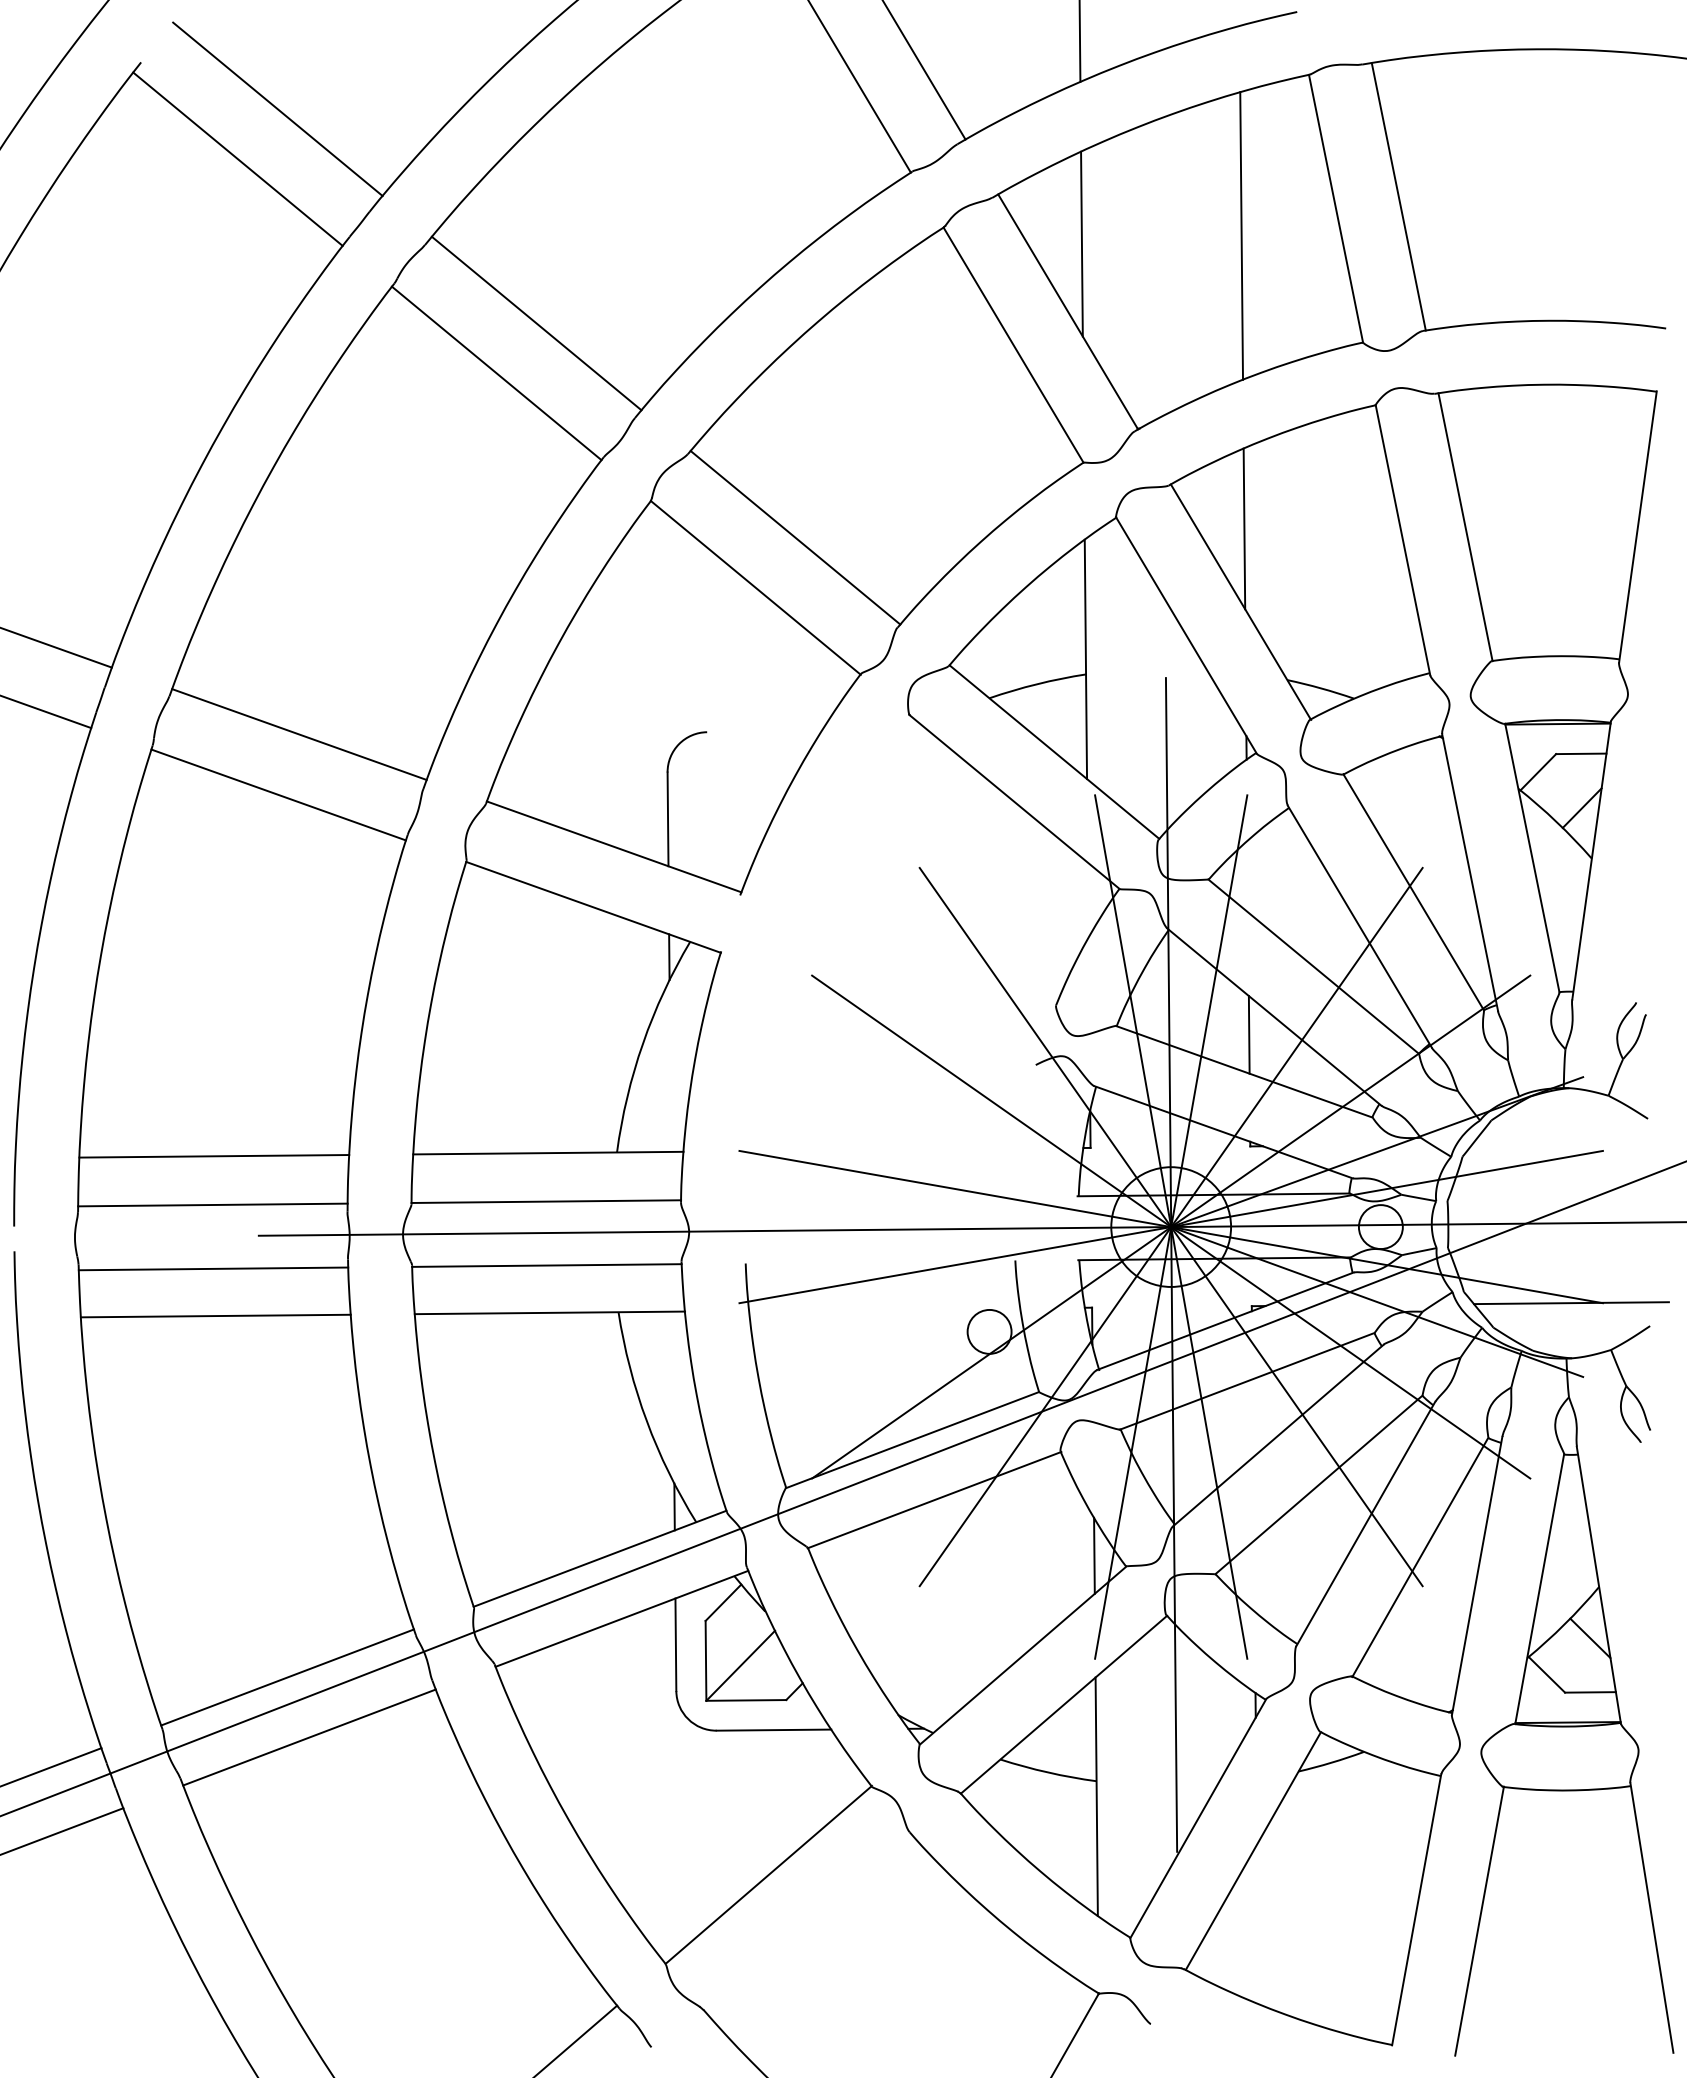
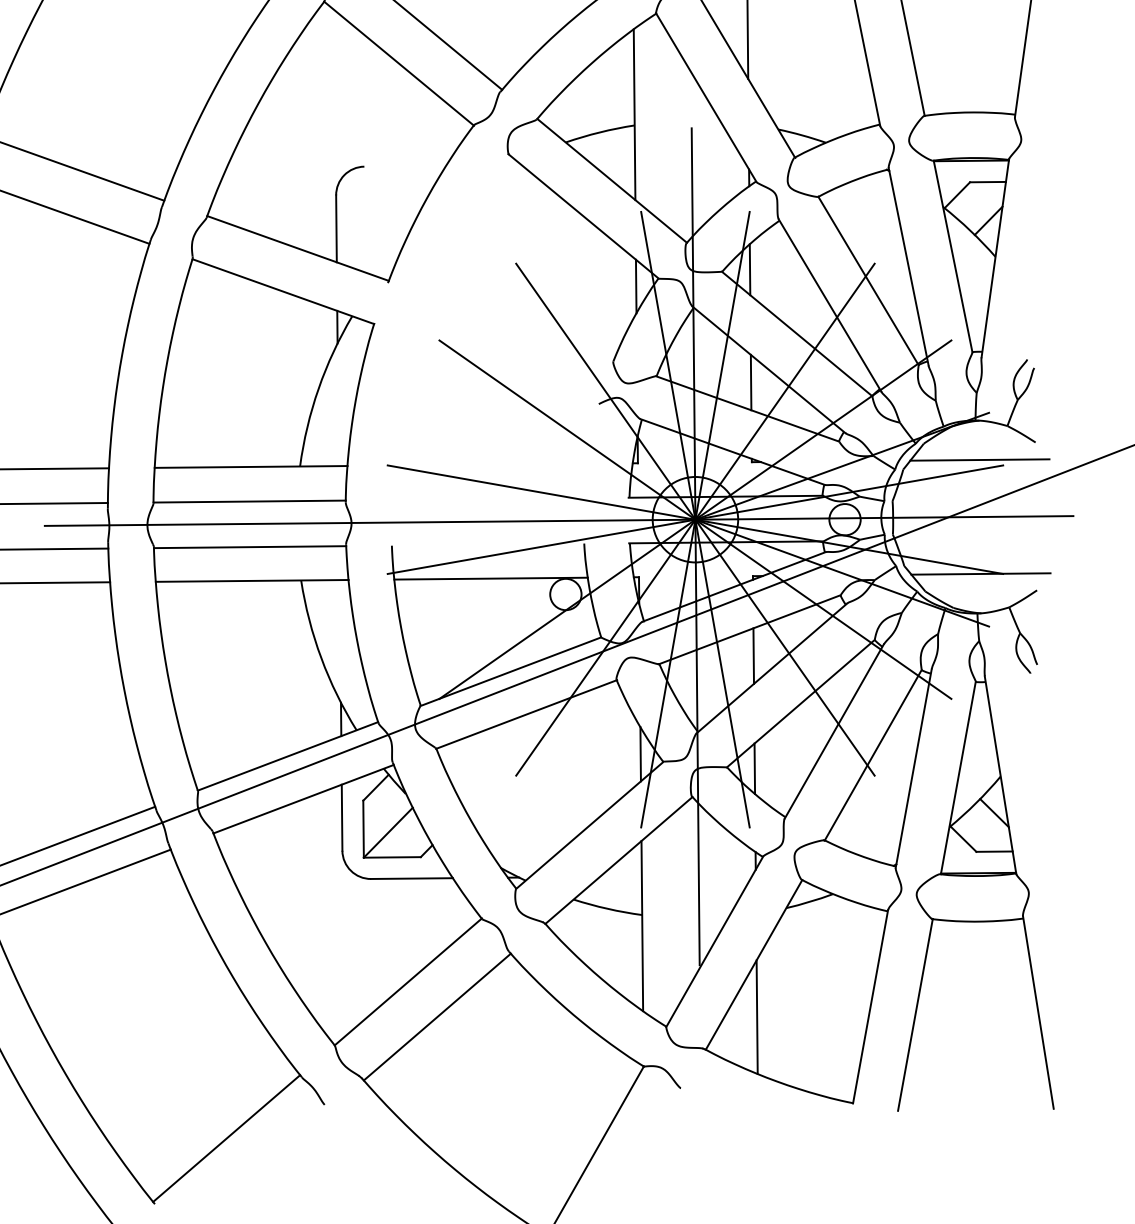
line: (1247, 876) -> (749, 269), added
line: (1087, 899) -> (635, 286), added
line: (1569, 1143) -> (979, 460), added
line: (884, 1309) -> (490, 578), added
line: (1252, 1418) -> (753, 656), added
line: (1254, 1575) -> (754, 768), added
line: (809, 1924) -> (437, 1017), added
line: (1257, 1924) -> (757, 1017), added

